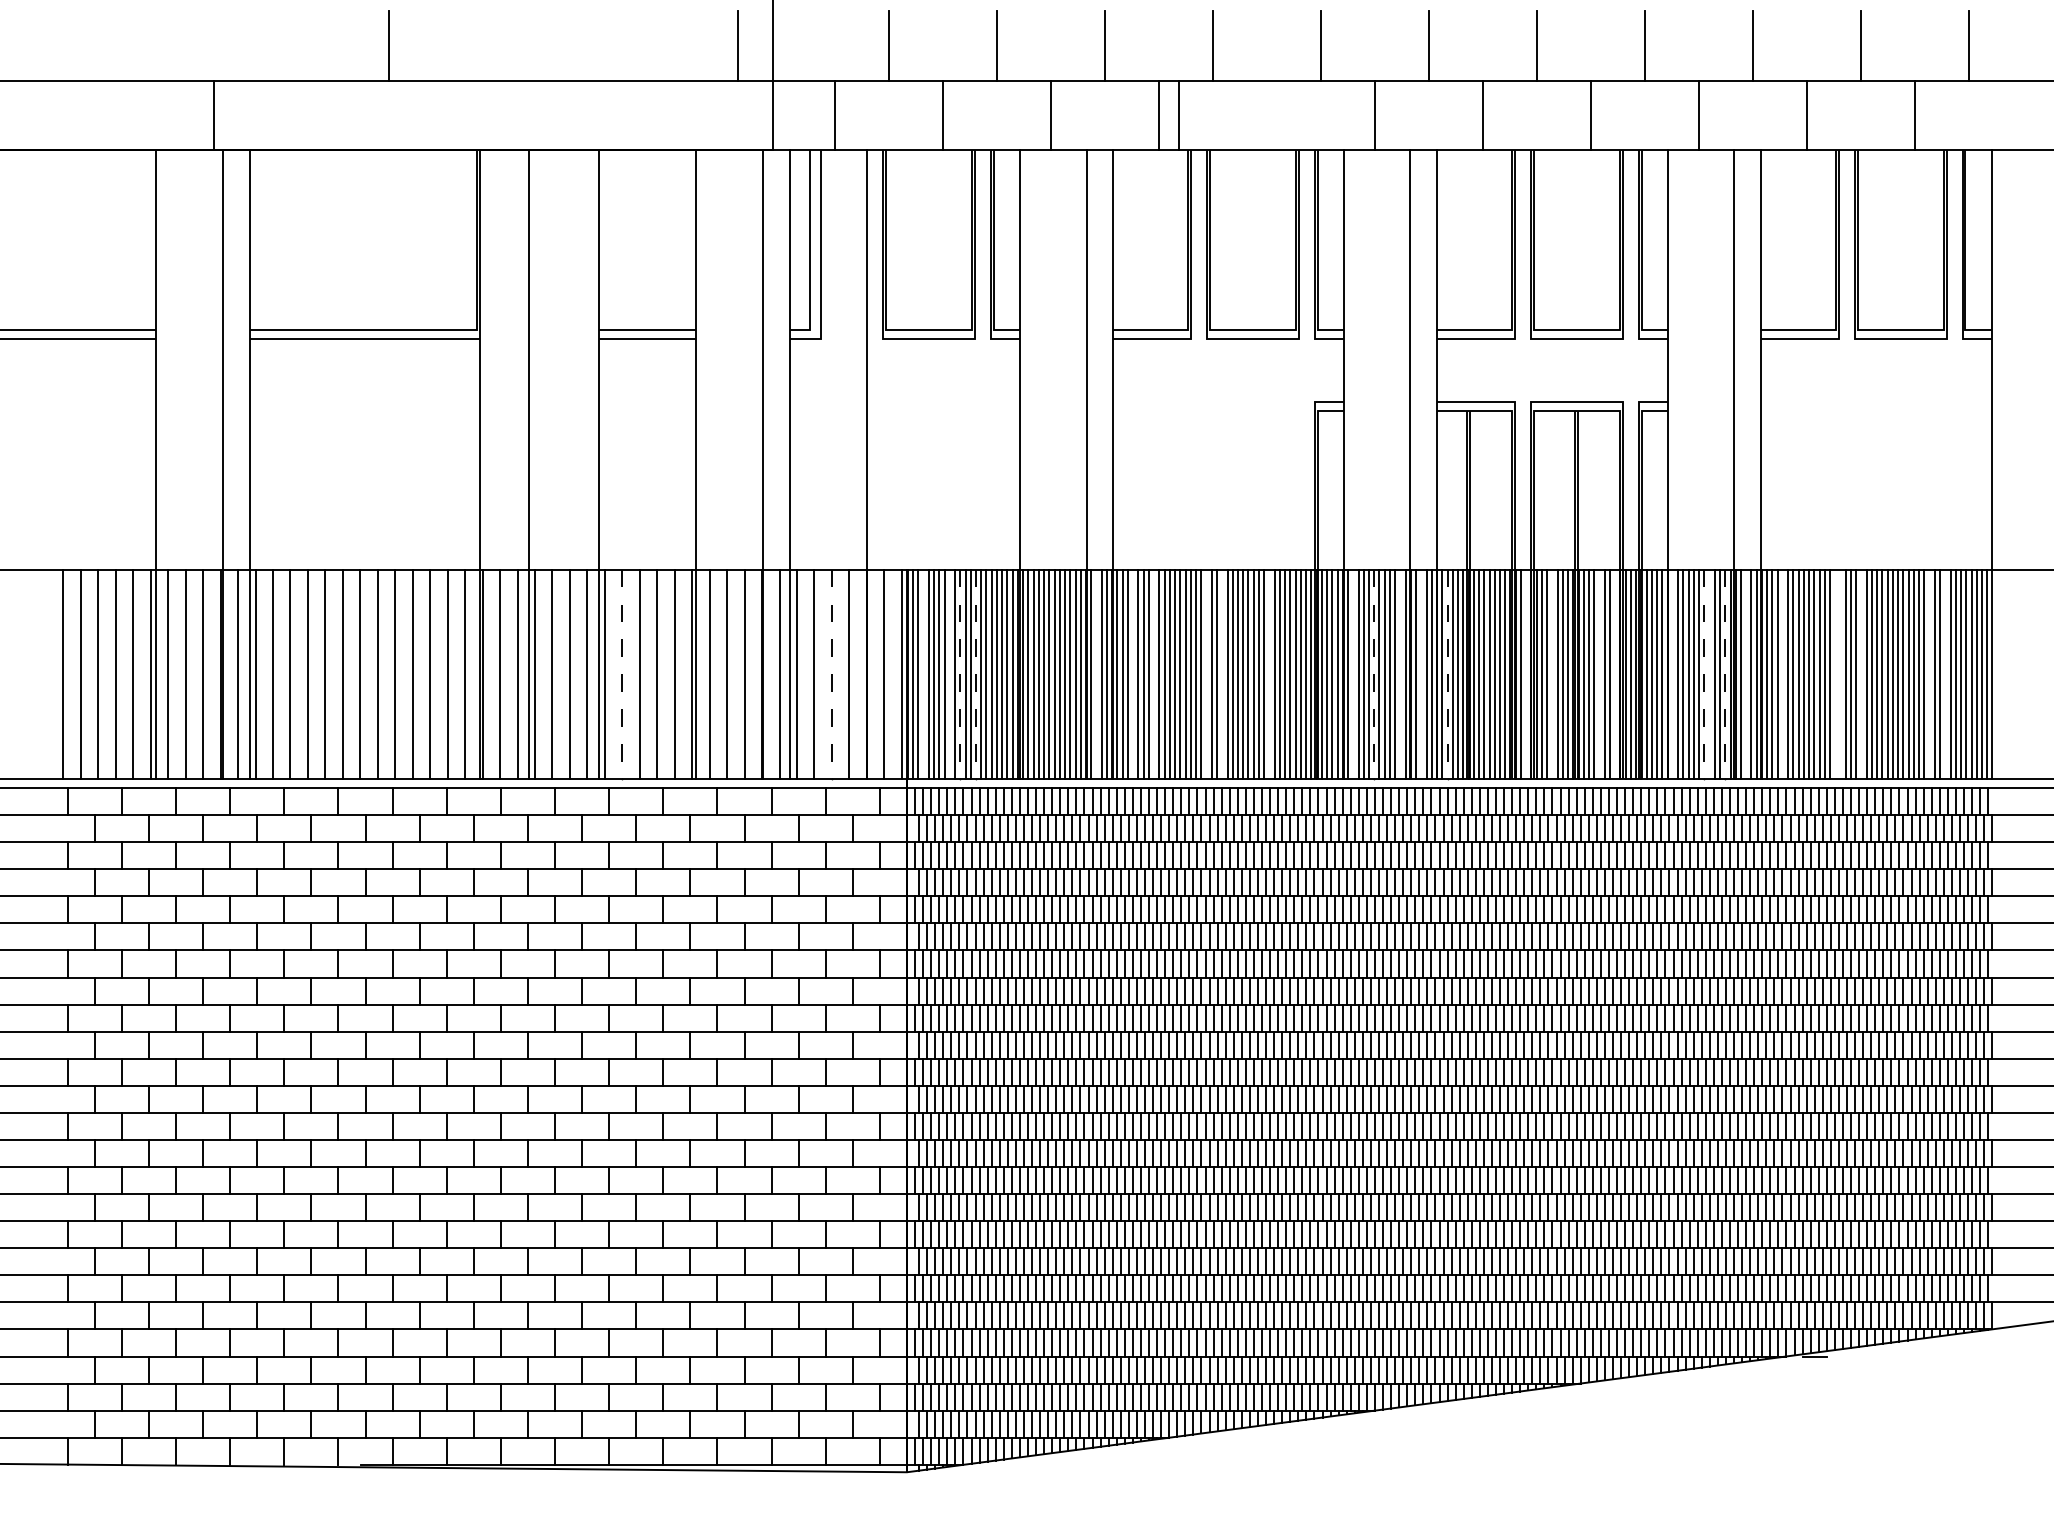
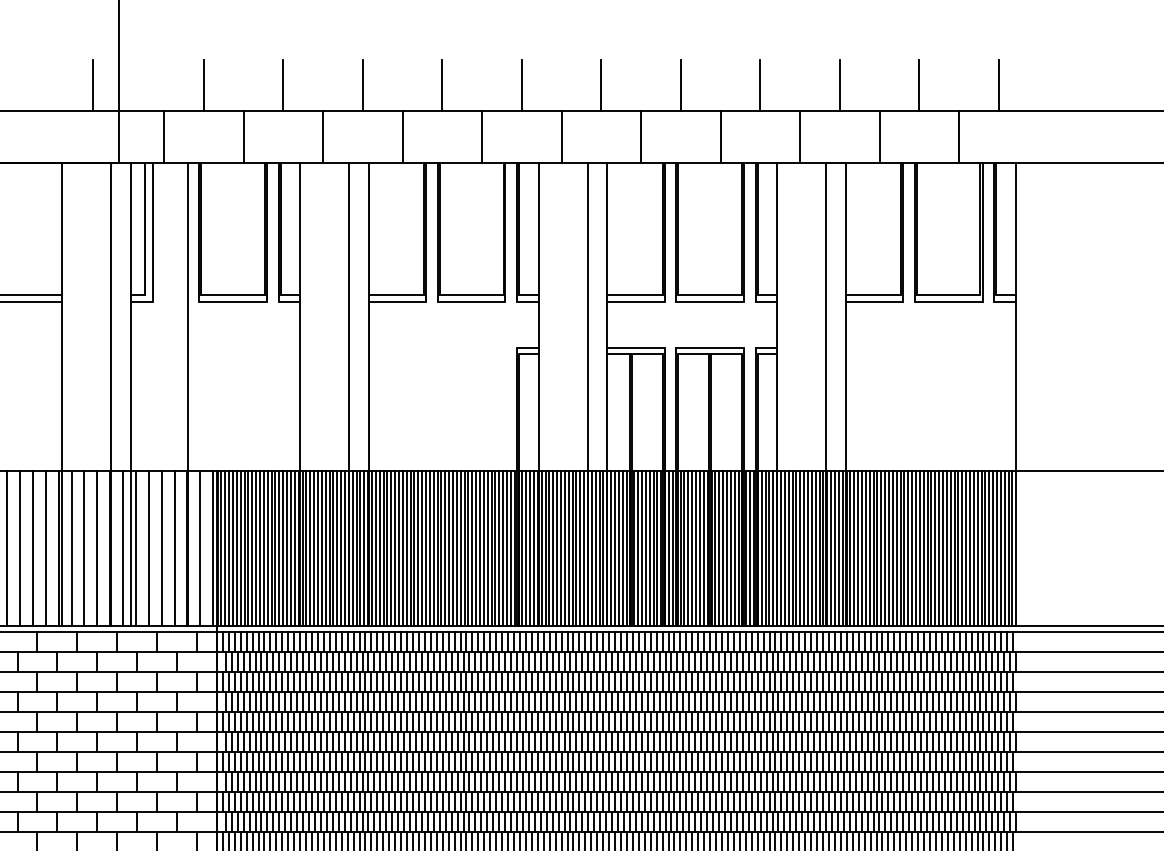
line: (1179, 115) -> (482, 137), moved
line: (622, 674) -> (7, 548), dashed -> solid
line: (831, 674) -> (161, 548), dashed -> solid
line: (923, 674) -> (229, 548), added
line: (949, 674) -> (248, 548), added
line: (960, 674) -> (256, 548), dashed -> solid
line: (976, 674) -> (268, 548), dashed -> solid
line: (1096, 674) -> (356, 548), added
line: (1133, 674) -> (383, 548), added
line: (1154, 674) -> (399, 548), added
line: (1206, 674) -> (437, 548), added
line: (1222, 674) -> (449, 548), added
line: (1269, 674) -> (483, 548), added
line: (1353, 674) -> (545, 548), added
line: (1374, 674) -> (561, 548), dashed -> solid
line: (1400, 674) -> (580, 548), added
line: (1421, 674) -> (595, 548), added
line: (1447, 674) -> (614, 548), dashed -> solid
line: (1526, 674) -> (673, 548), added
line: (1552, 674) -> (692, 548), added
line: (1599, 674) -> (726, 548), added
line: (1615, 674) -> (738, 548), added
line: (1672, 674) -> (780, 548), added
line: (1704, 674) -> (804, 548), dashed -> solid
line: (1709, 674) -> (807, 548), added
line: (1725, 674) -> (819, 548), dashed -> solid
line: (1746, 674) -> (835, 548), added
line: (1782, 674) -> (861, 548), added
line: (1835, 674) -> (900, 548), added
line: (1840, 674) -> (904, 548), added
line: (1861, 674) -> (919, 548), added
line: (1929, 674) -> (969, 548), added
line: (1945, 674) -> (981, 548), added

